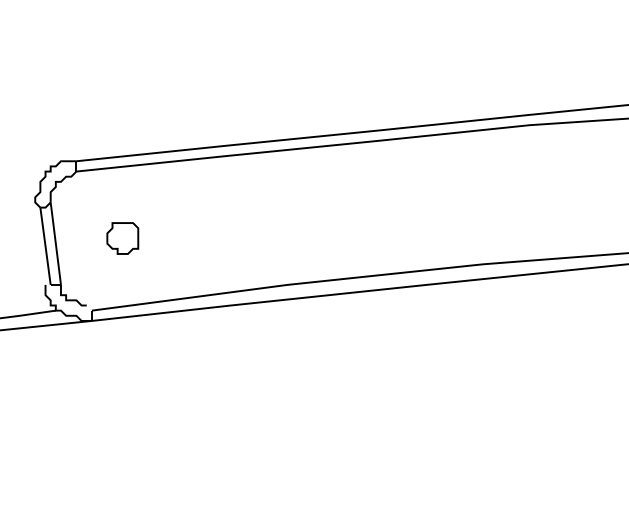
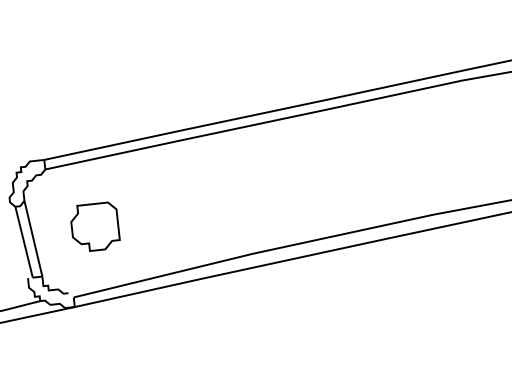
part: (122, 238) -> (94, 227), size x1.6

